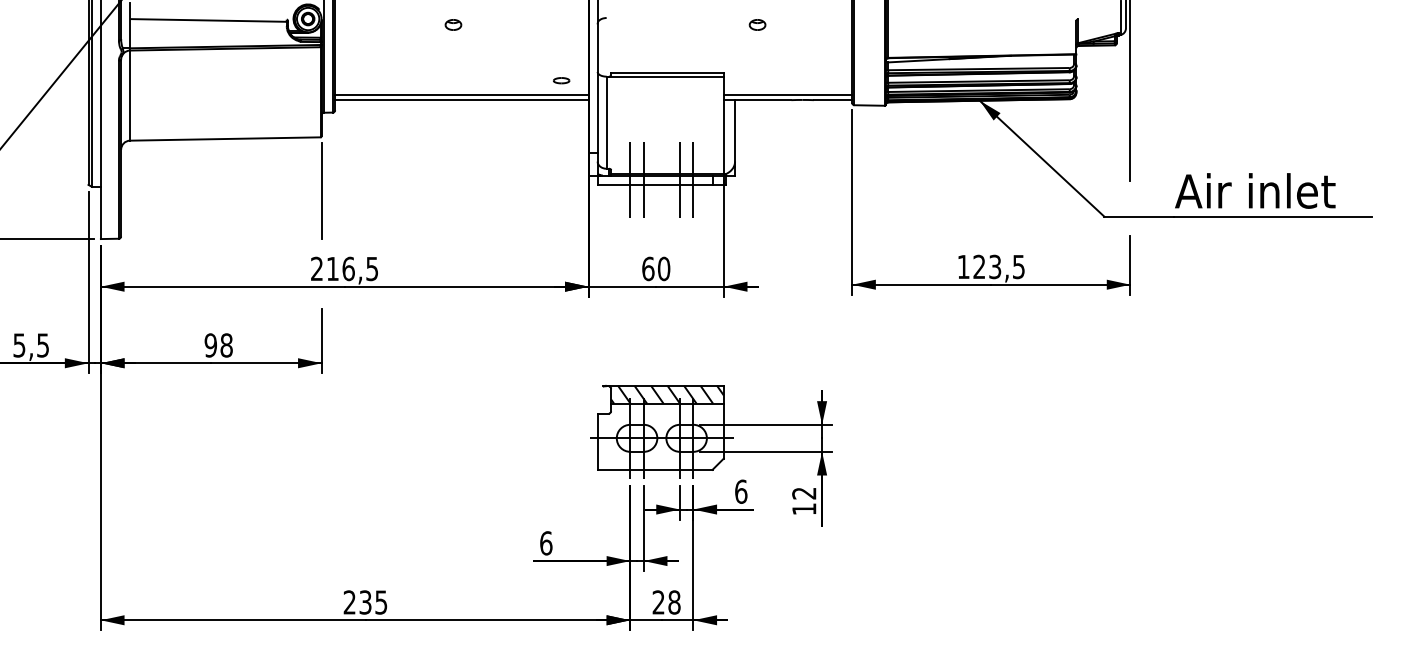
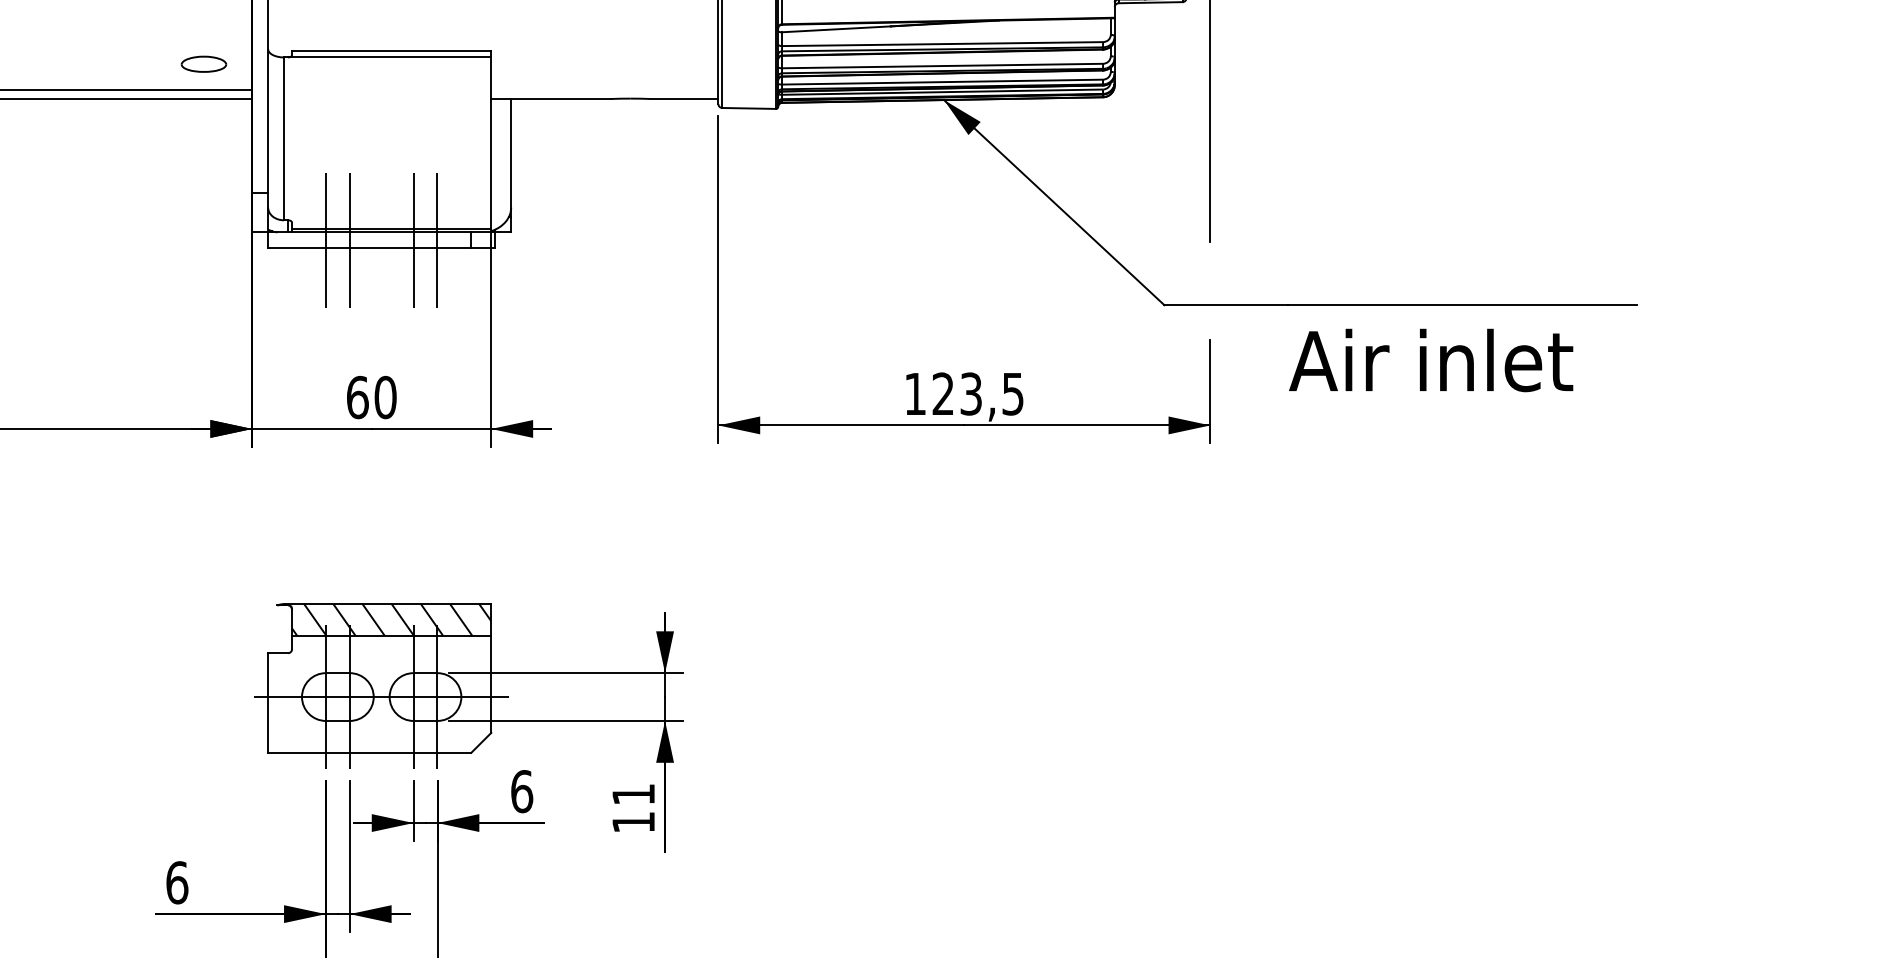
part: (561, 80) -> (204, 64), size x1.6
line: (787, 95) -> (603, 90), removed
text: (1255, 190) -> (1431, 359), moved
text: (804, 493) -> (633, 794), 12 -> 11

